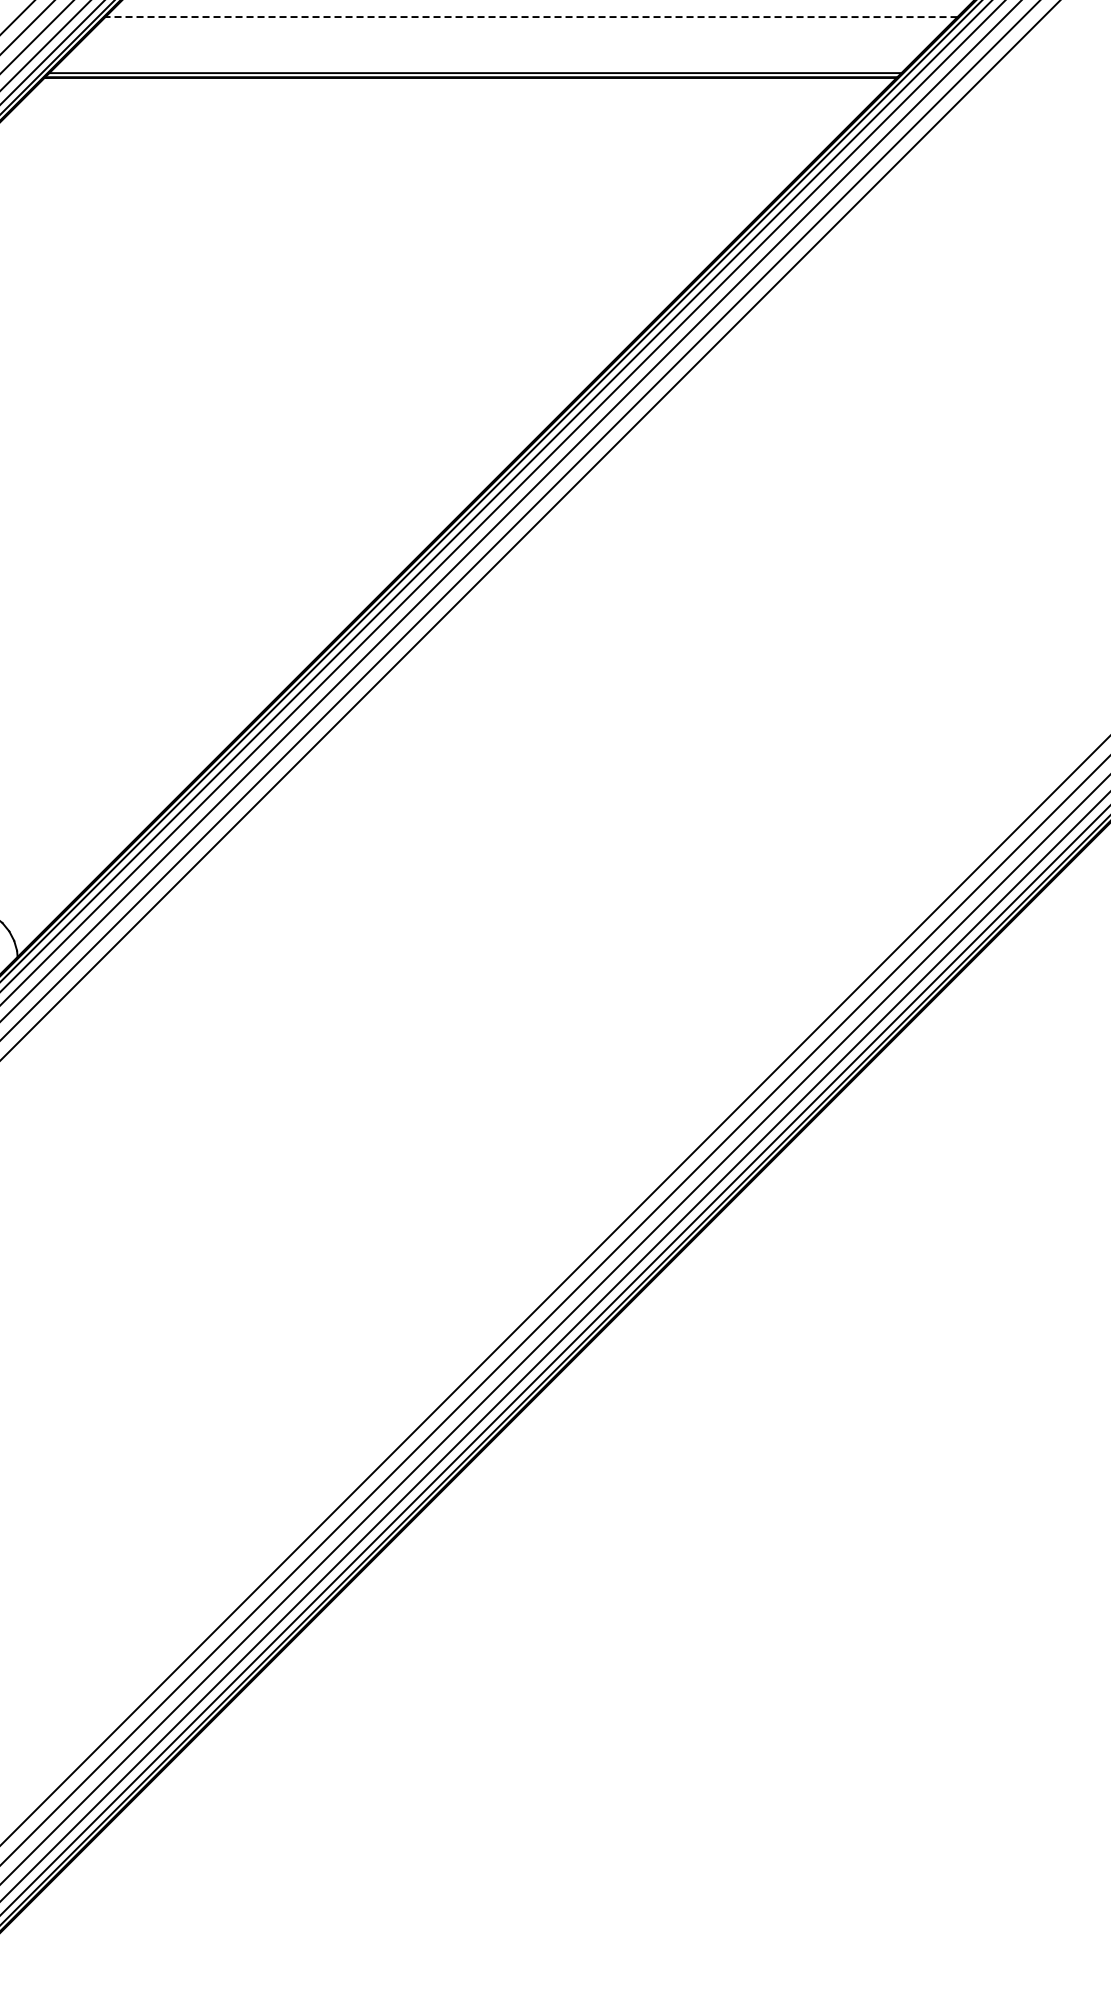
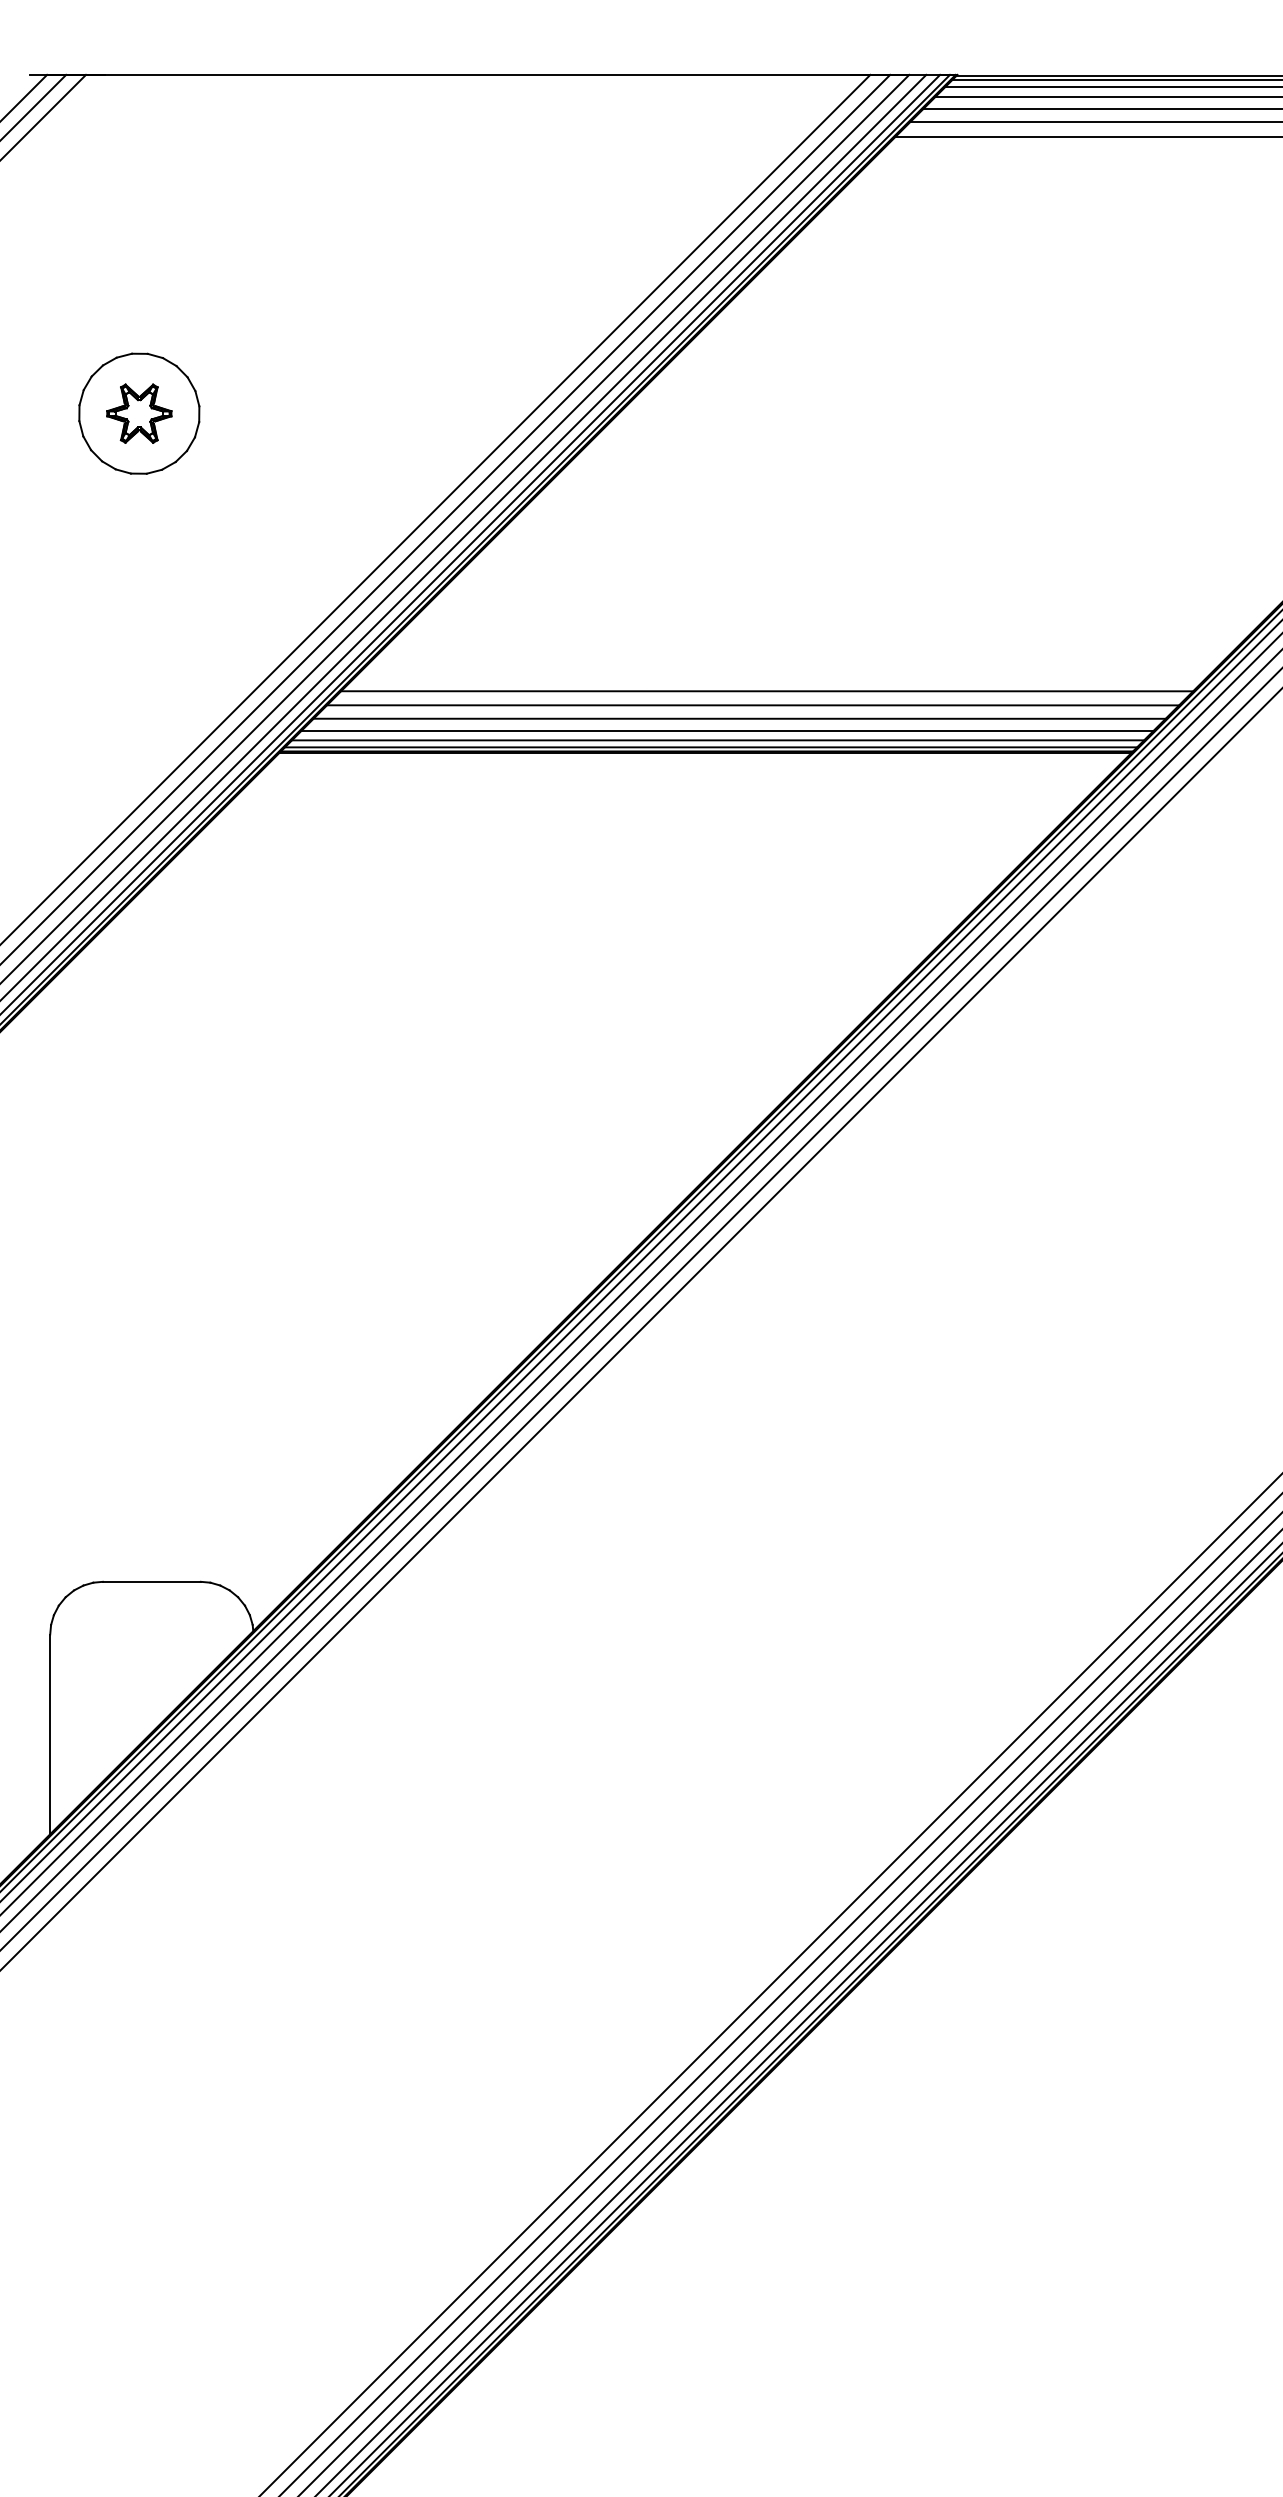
line: (530, 17) -> (766, 691), dashed -> solid
line: (517, 31) -> (753, 705), added
line: (503, 44) -> (739, 718), added
line: (491, 56) -> (727, 730), added
line: (482, 66) -> (718, 740), added

